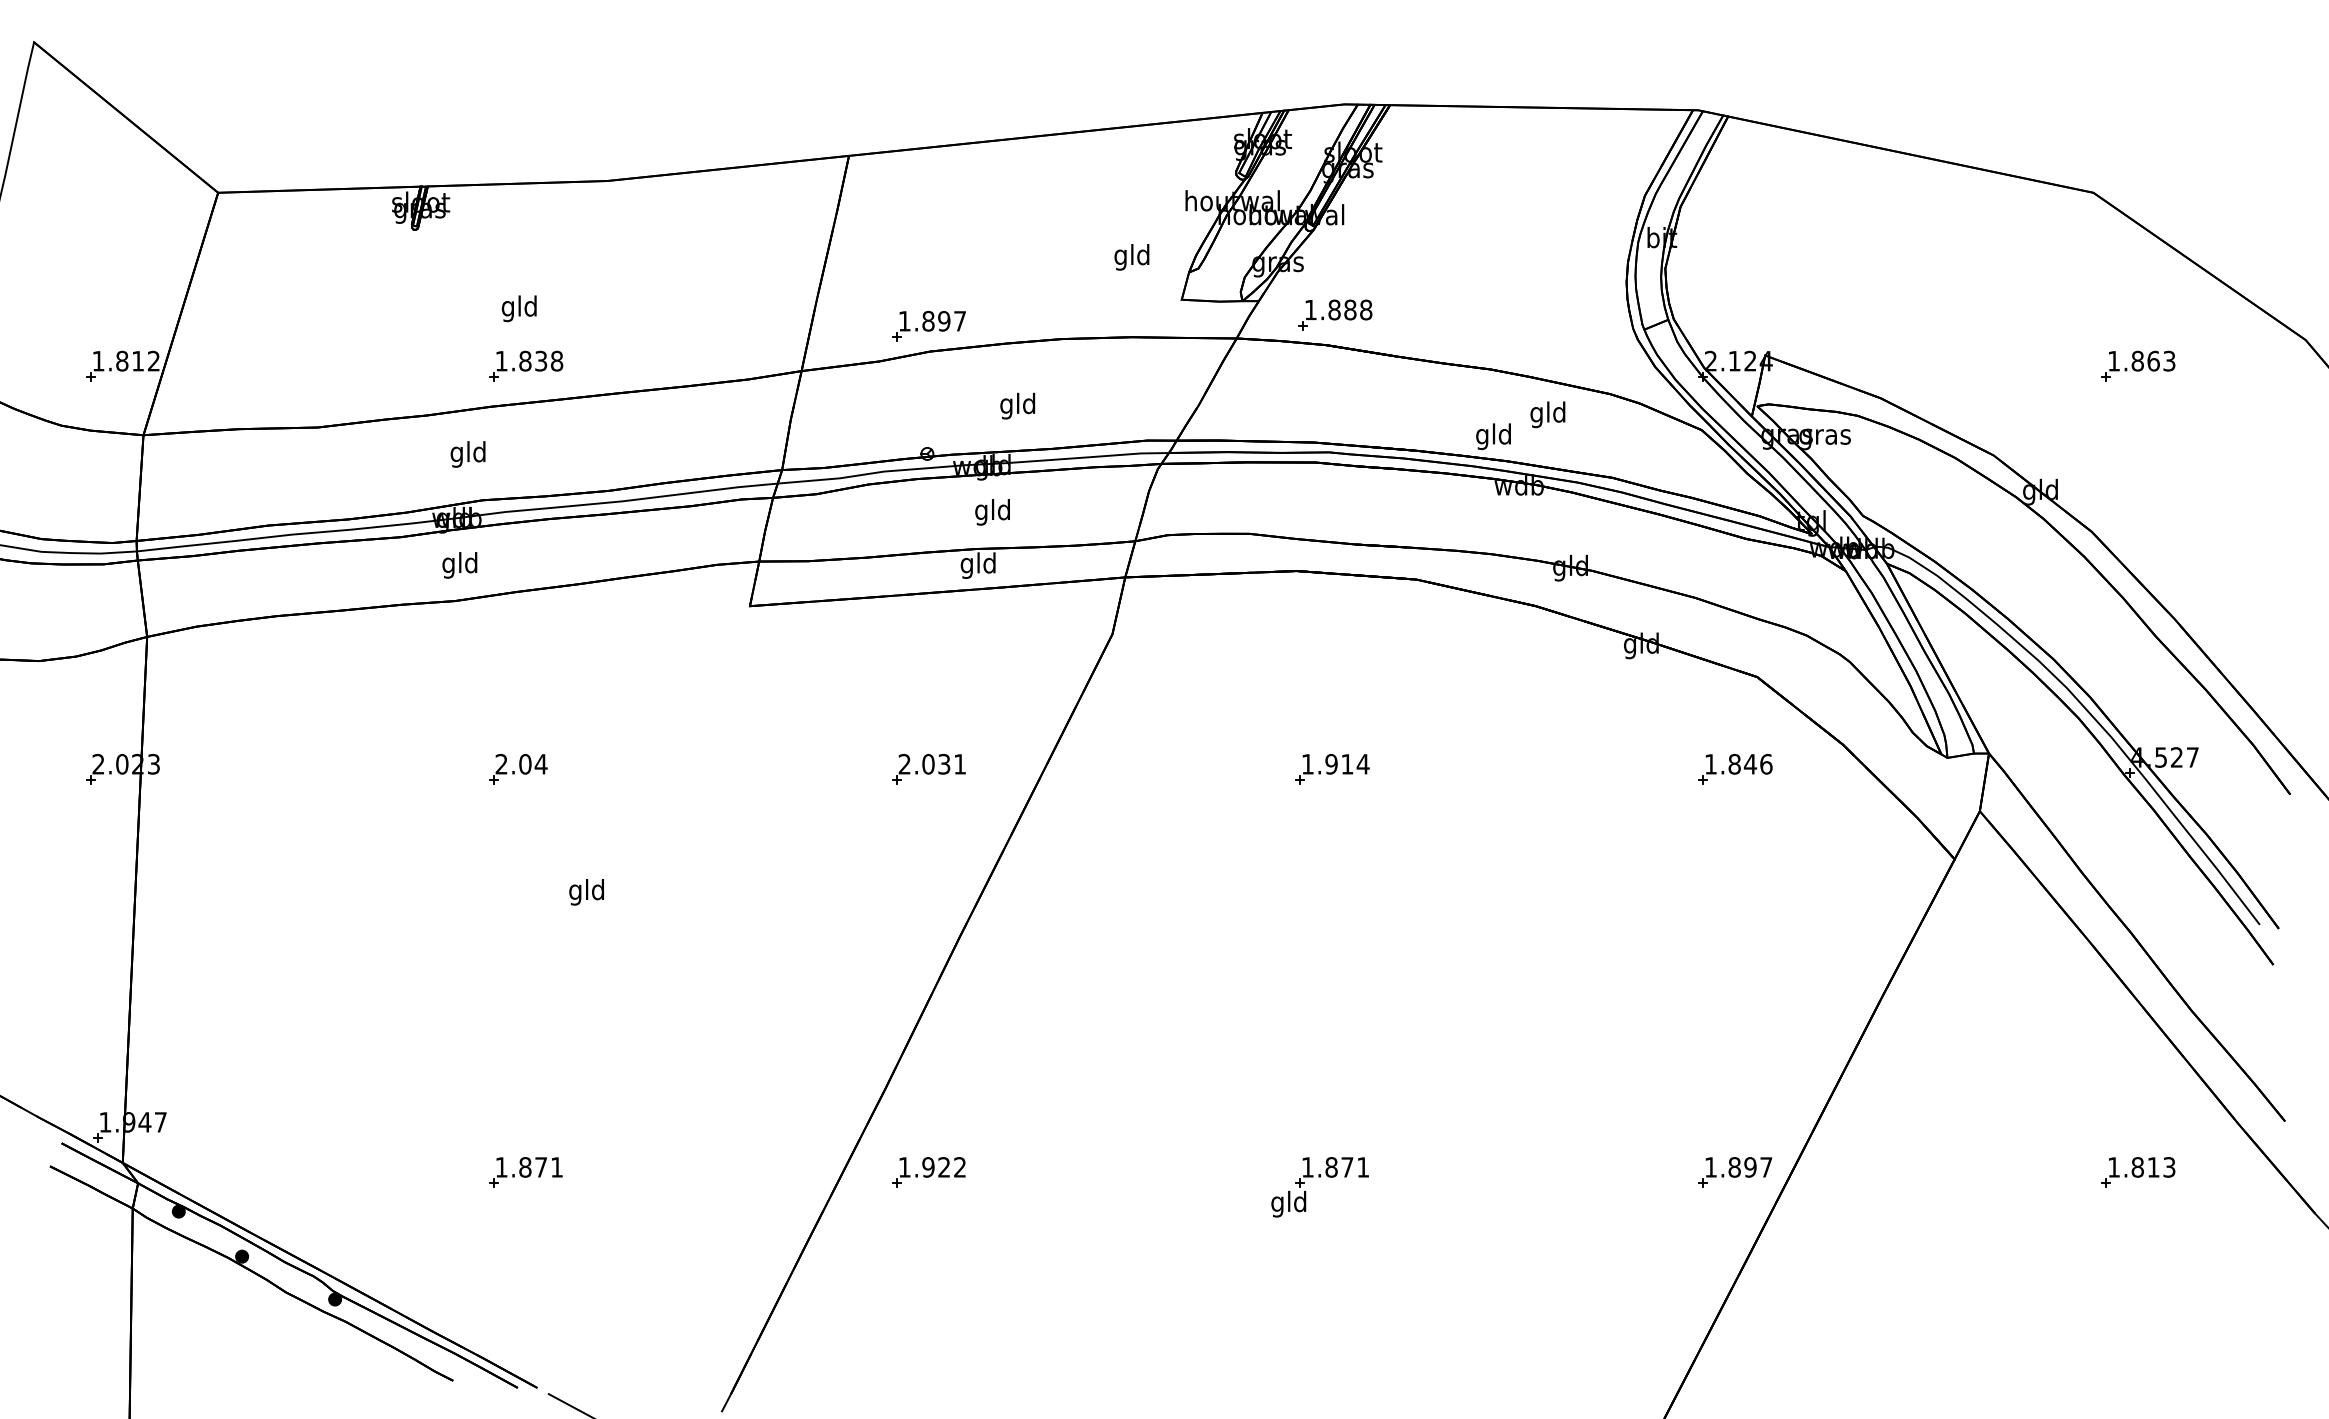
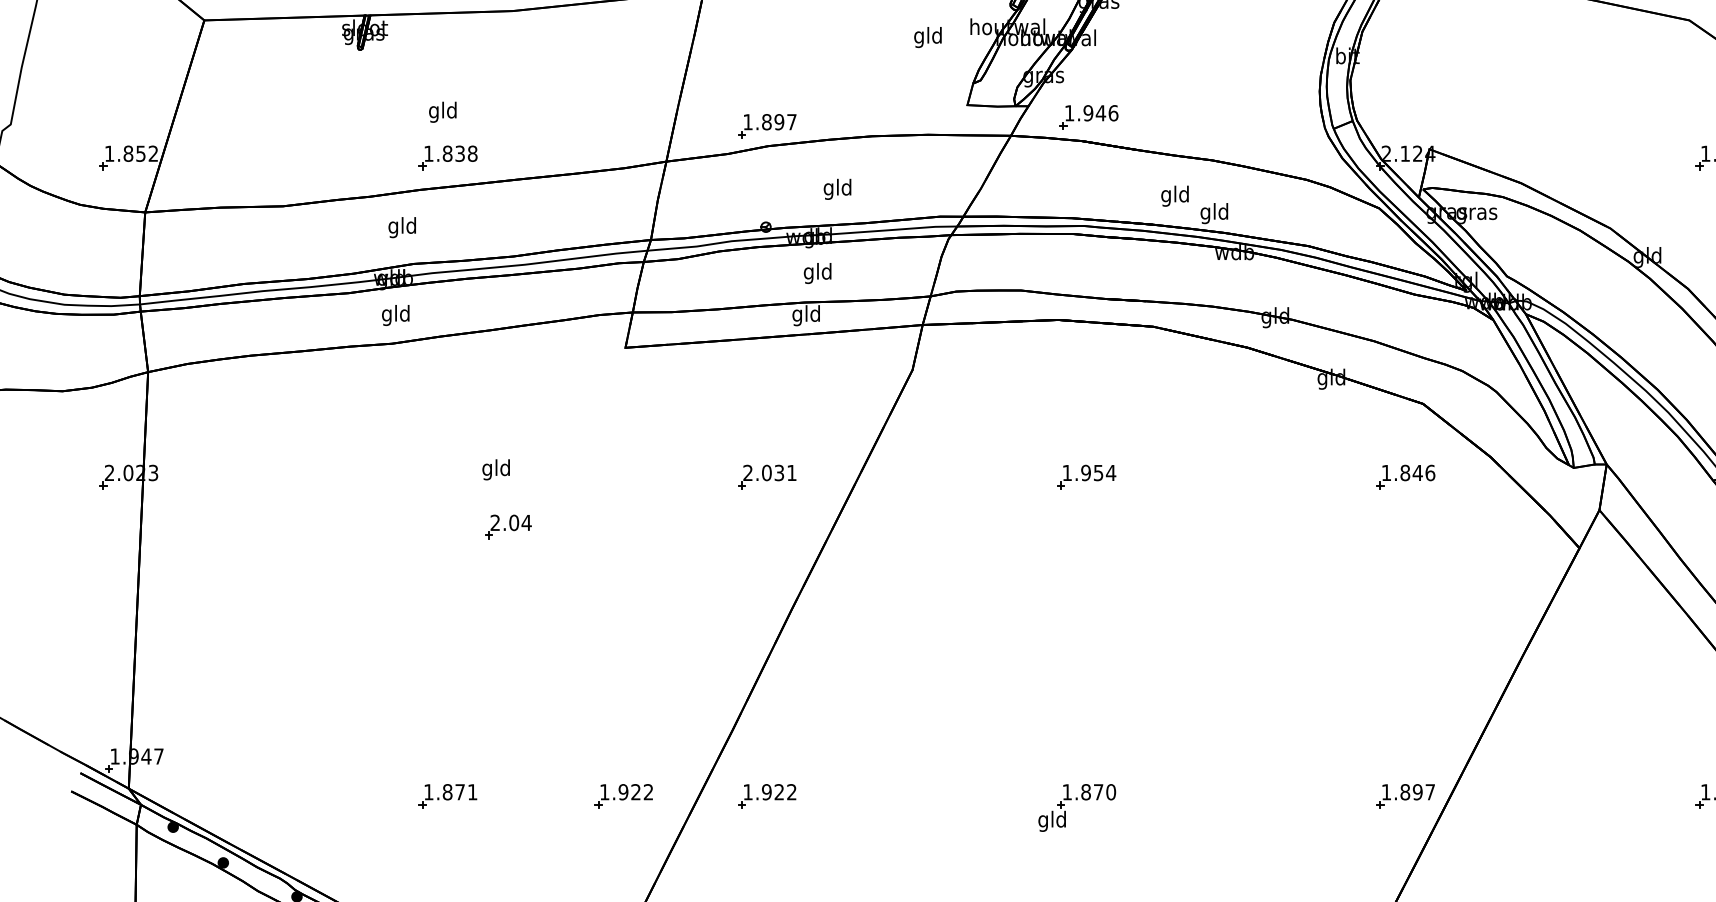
text: (1131, 257) -> (927, 37), moved
text: (1350, 309) -> (1101, 112), 1.888 -> 1.946
text: (137, 361) -> (140, 154), 1.812 -> 1.852
text: (1547, 414) -> (1174, 196), moved
text: (1347, 764) -> (1098, 473), 1.914 -> 1.954
part: (518, 769) -> (508, 527), moved
text: (586, 892) -> (496, 469), moved
text: (1363, 1167) -> (1111, 792), 1.871 -> 1.870
part: (747, 1172) -> (623, 796), added

